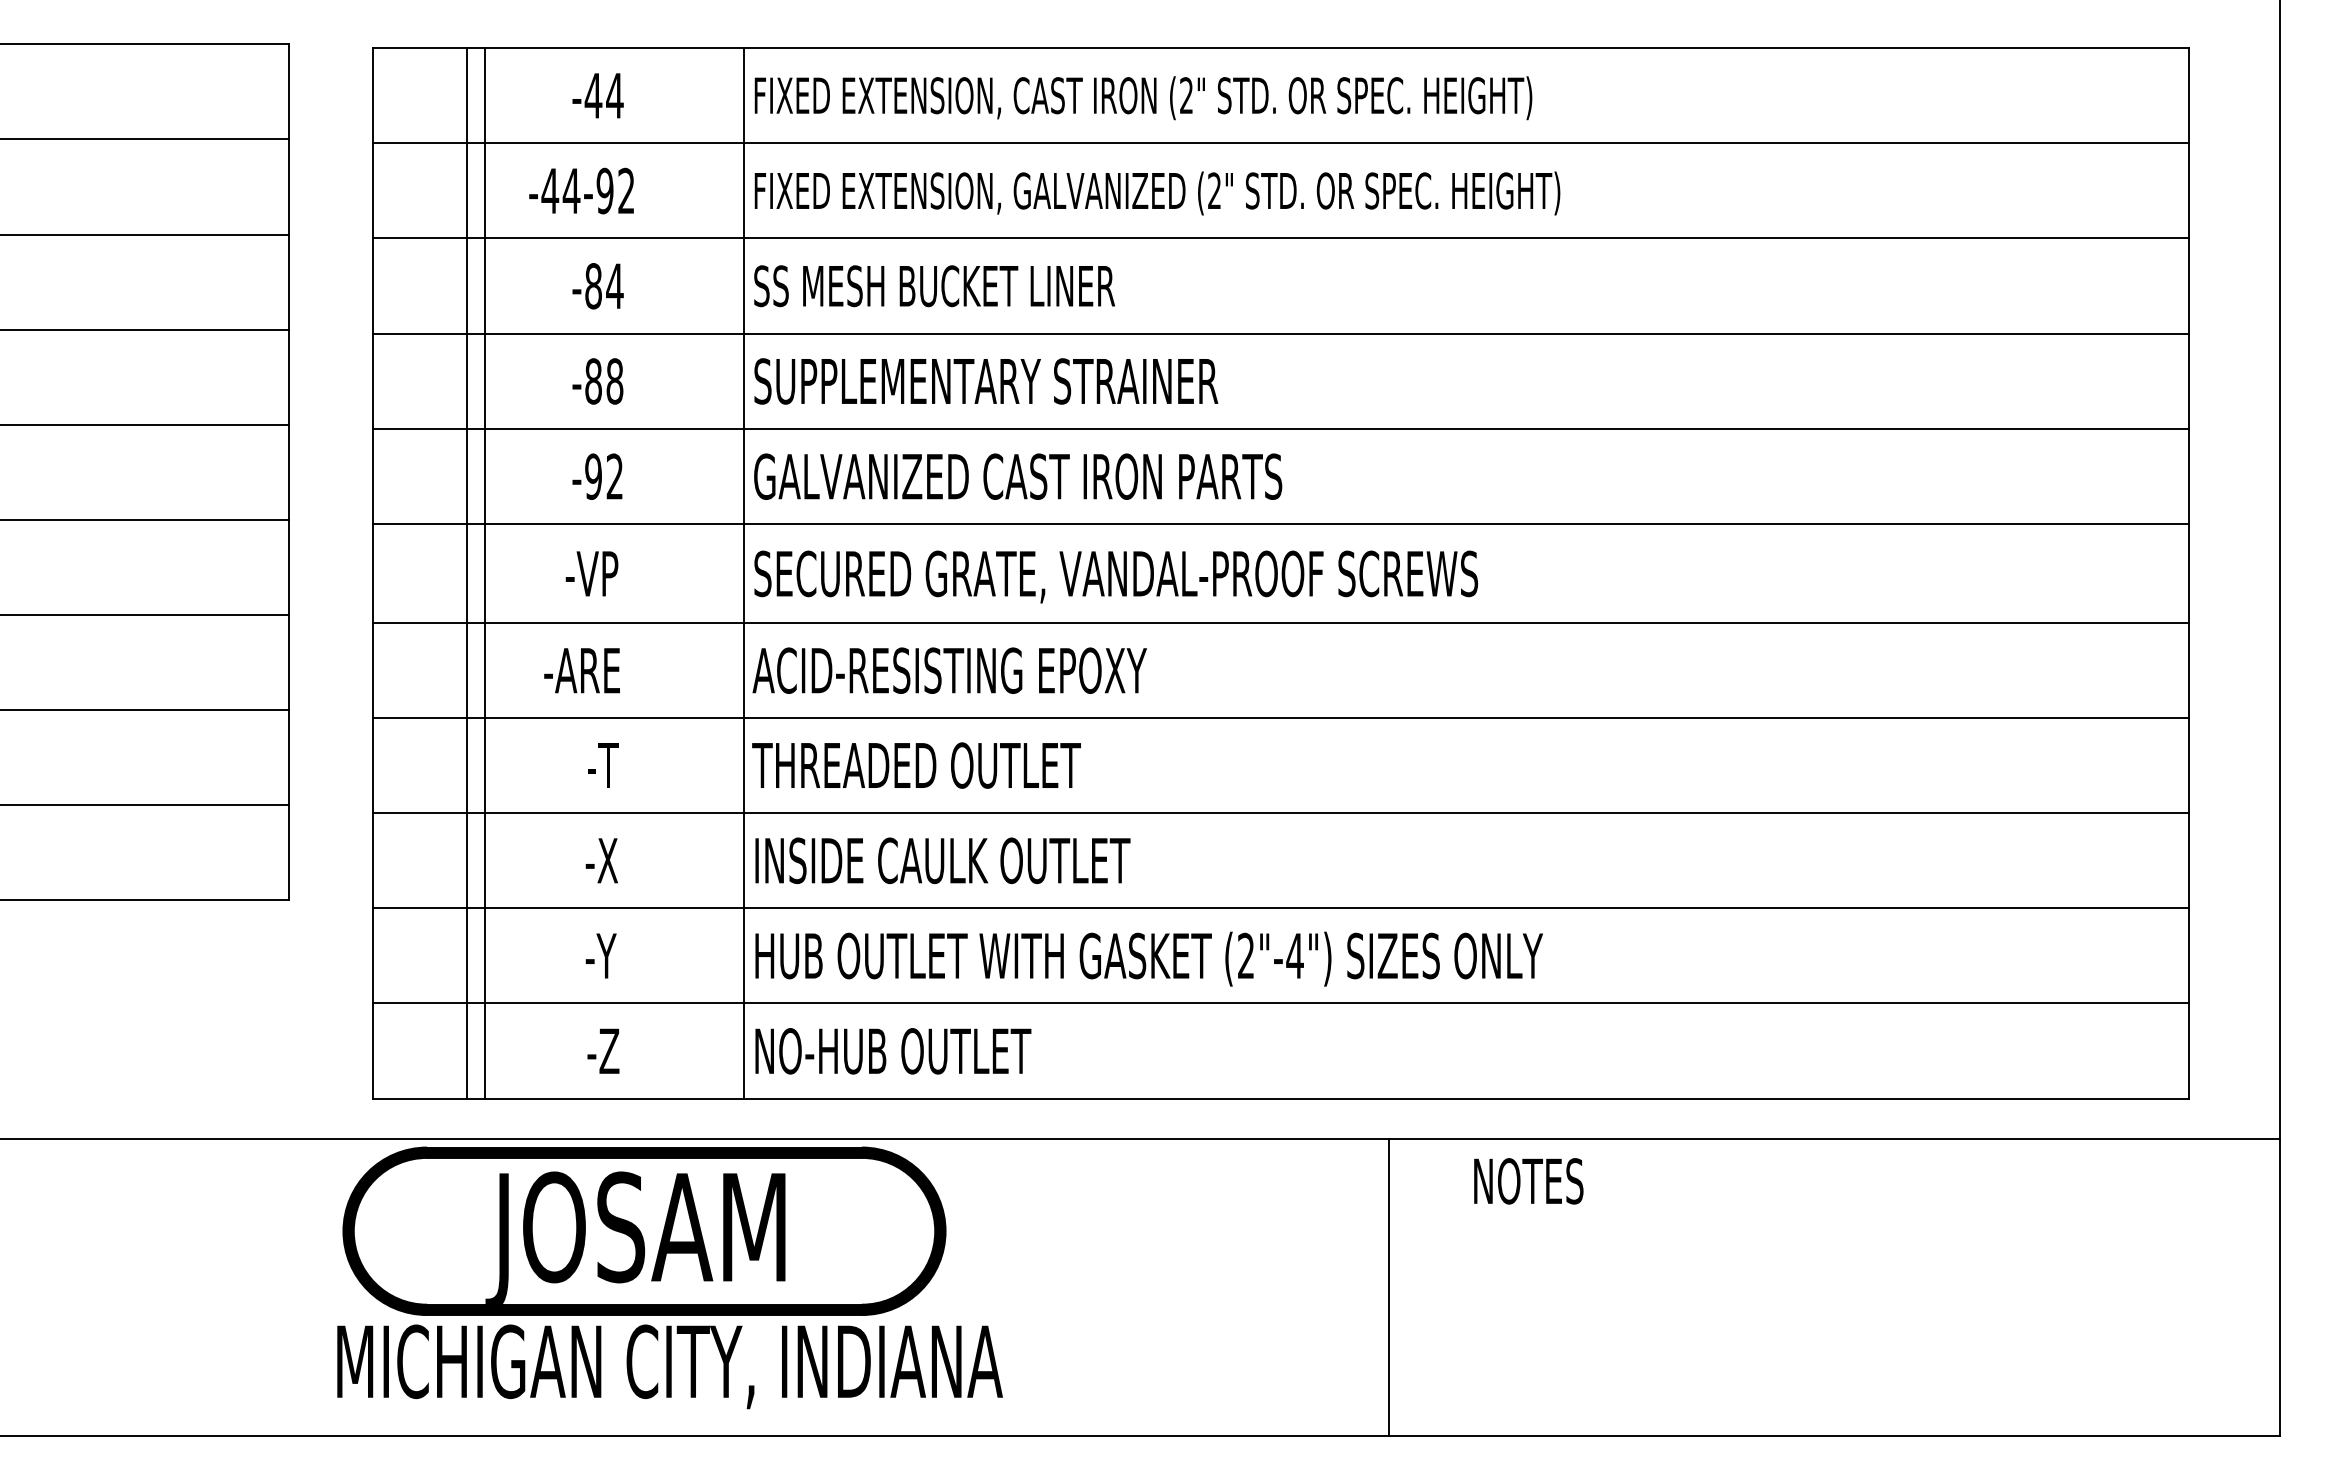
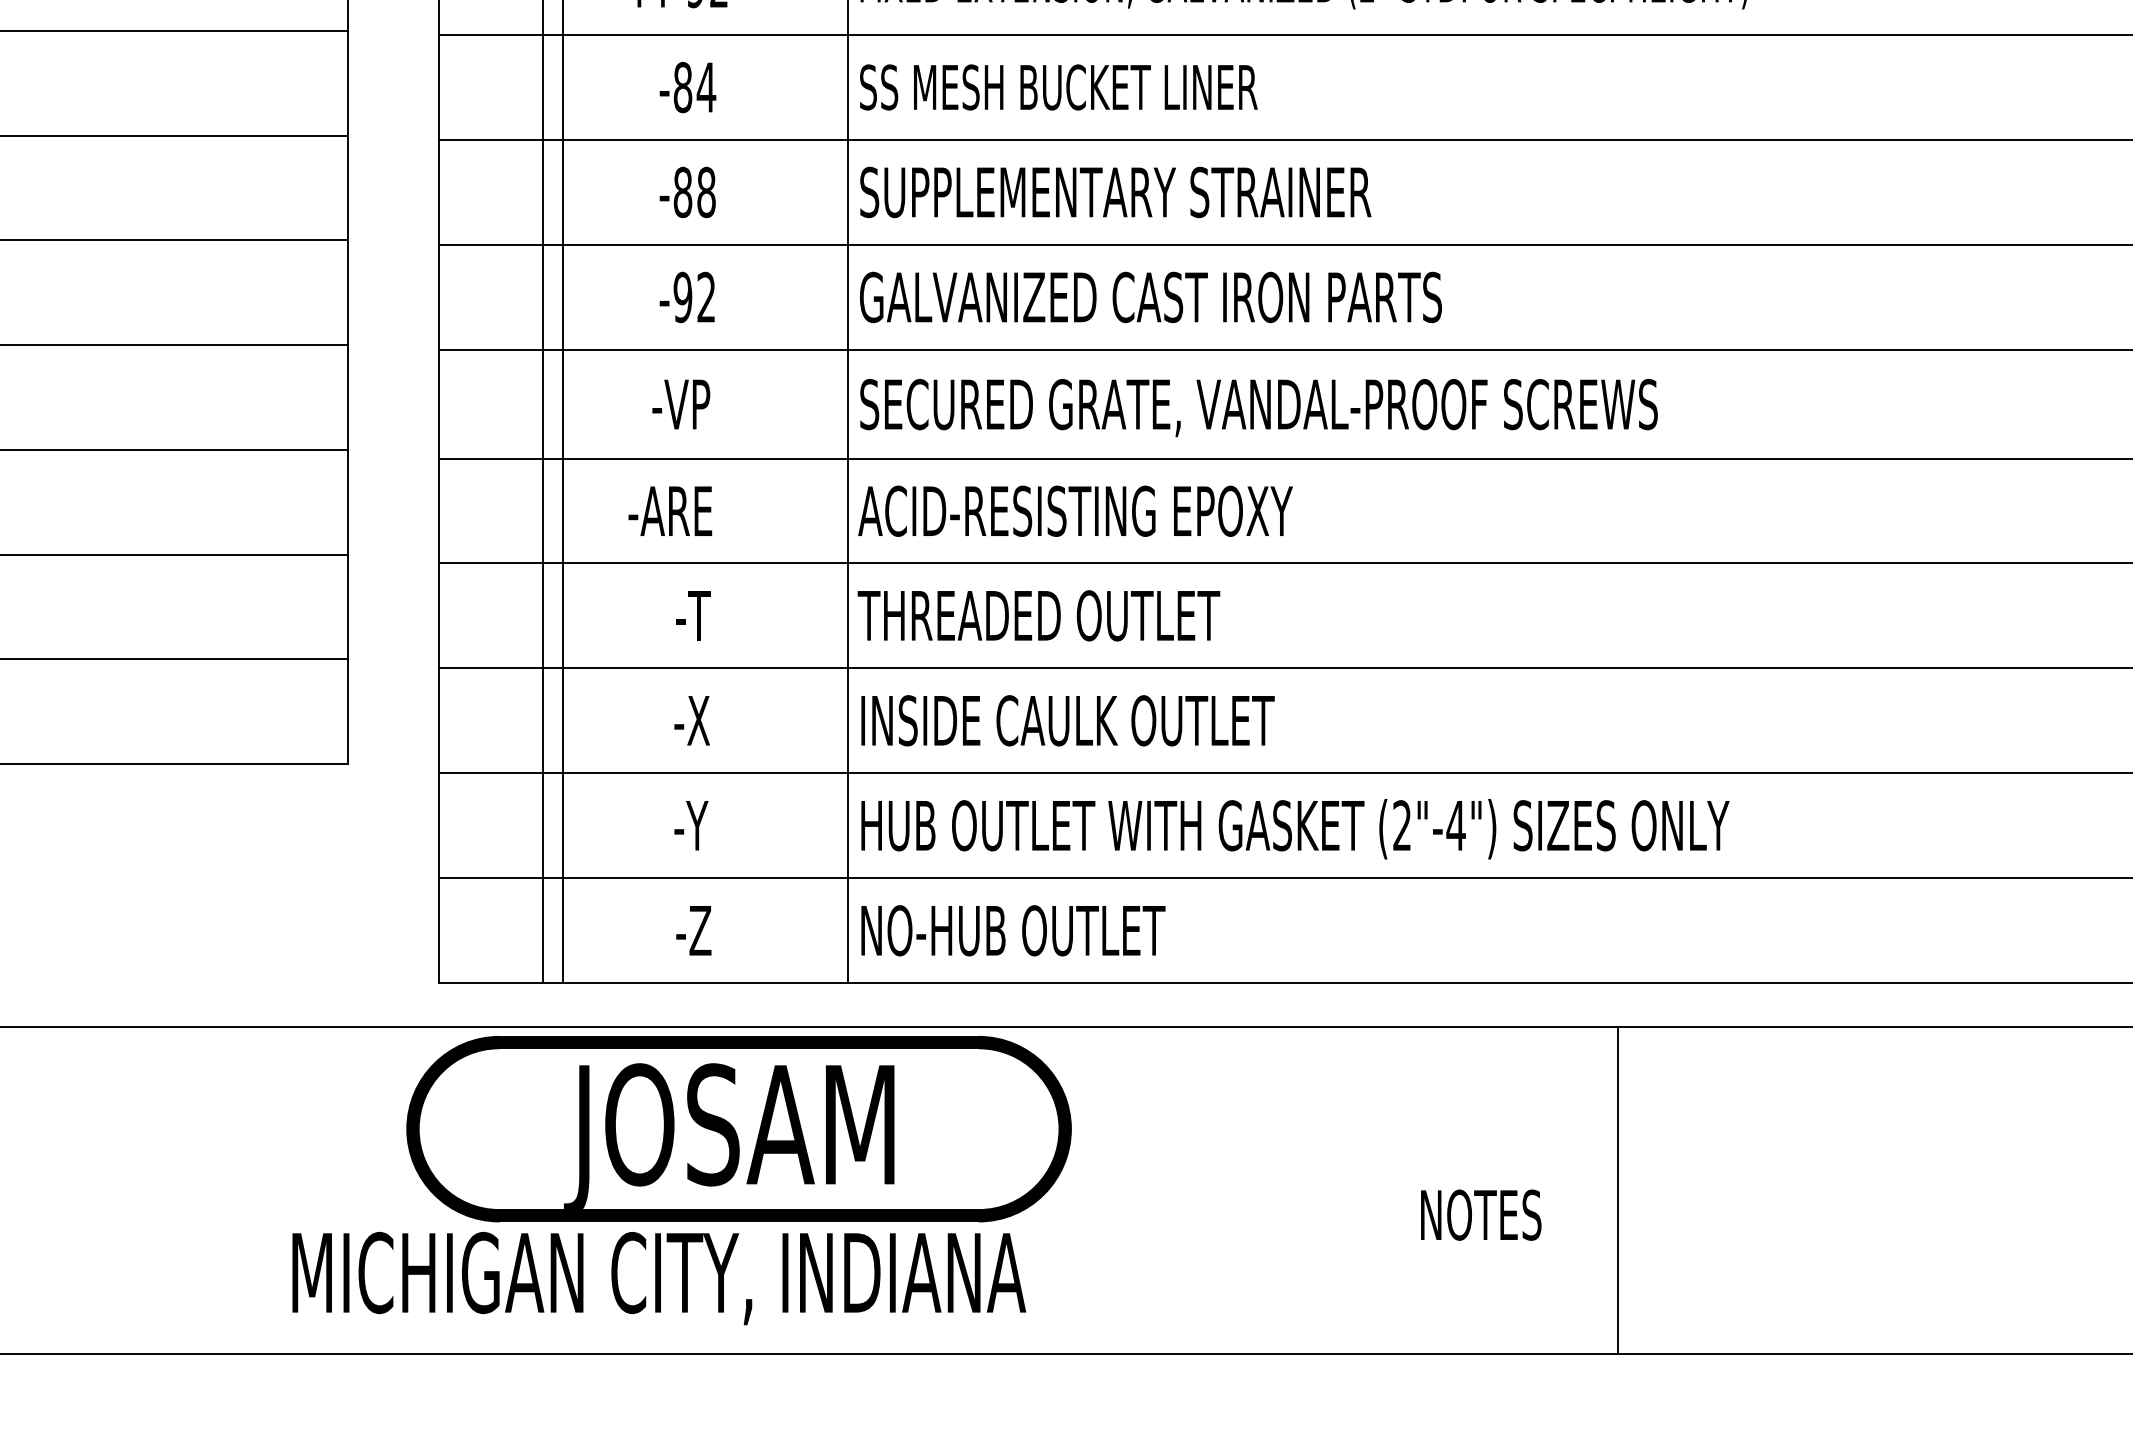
text: (1528, 1181) -> (1480, 1215), moved
line: (1389, 1286) -> (1618, 1189), moved
text: (669, 1366) -> (658, 1278), moved

